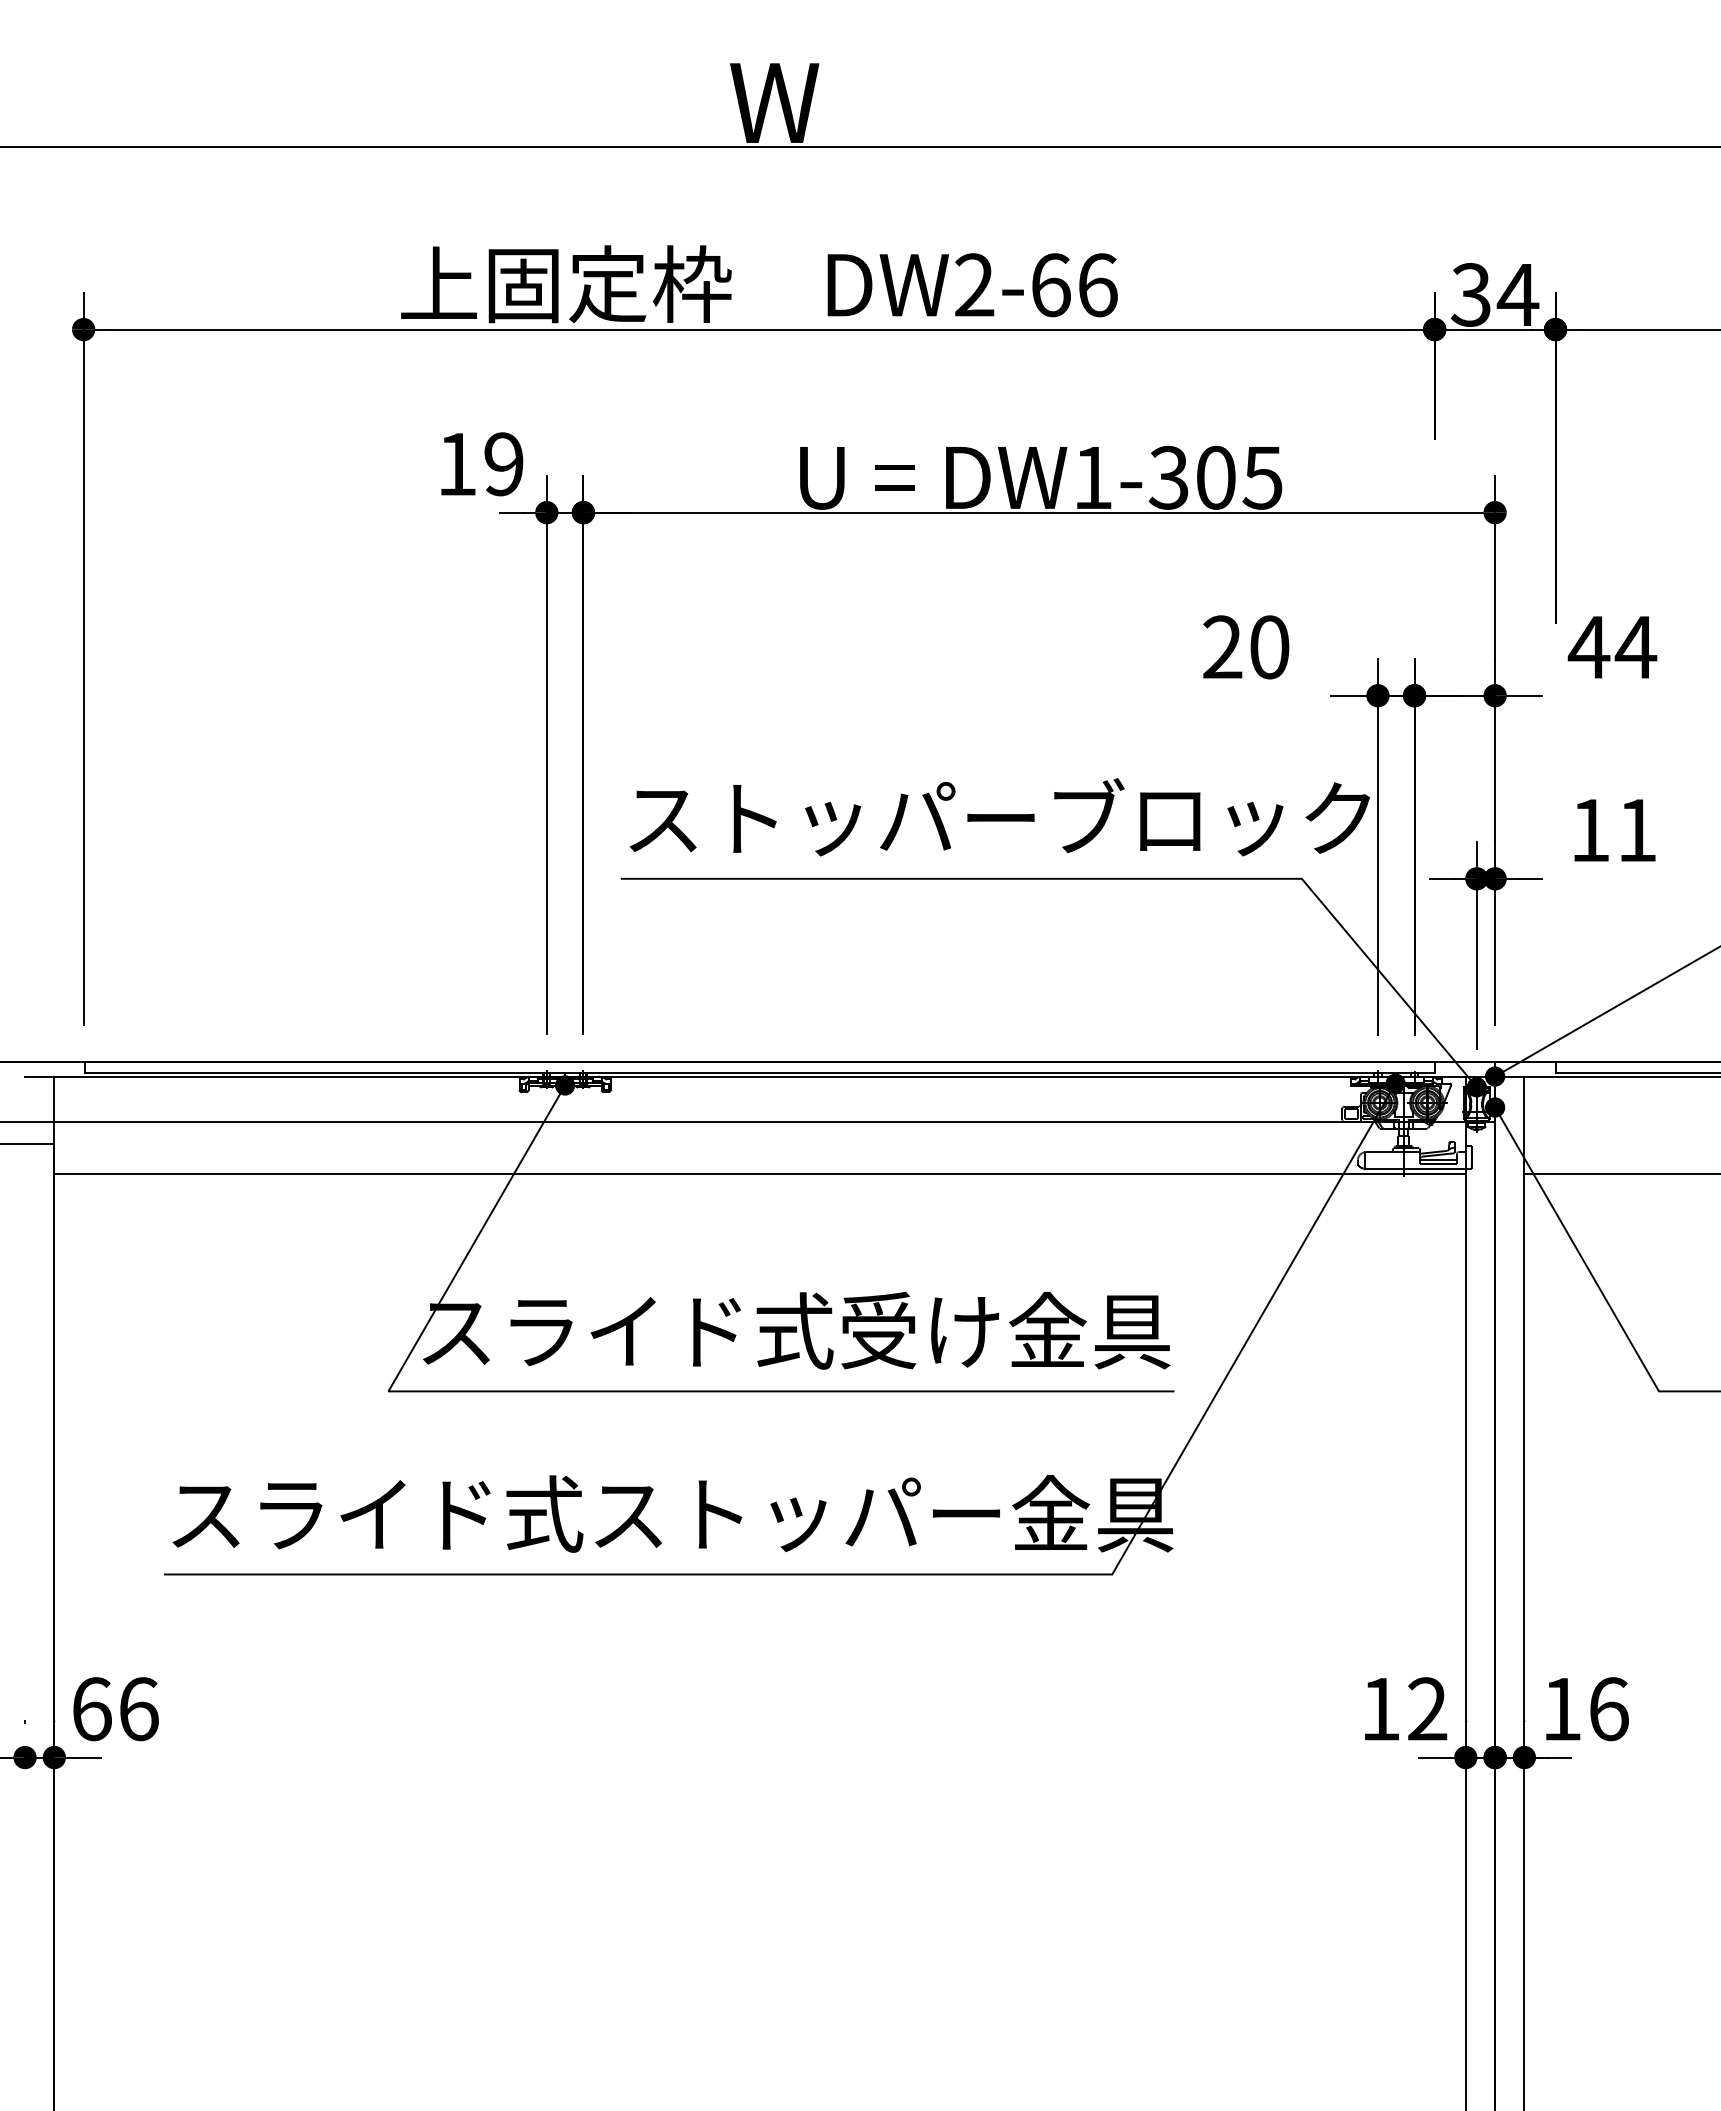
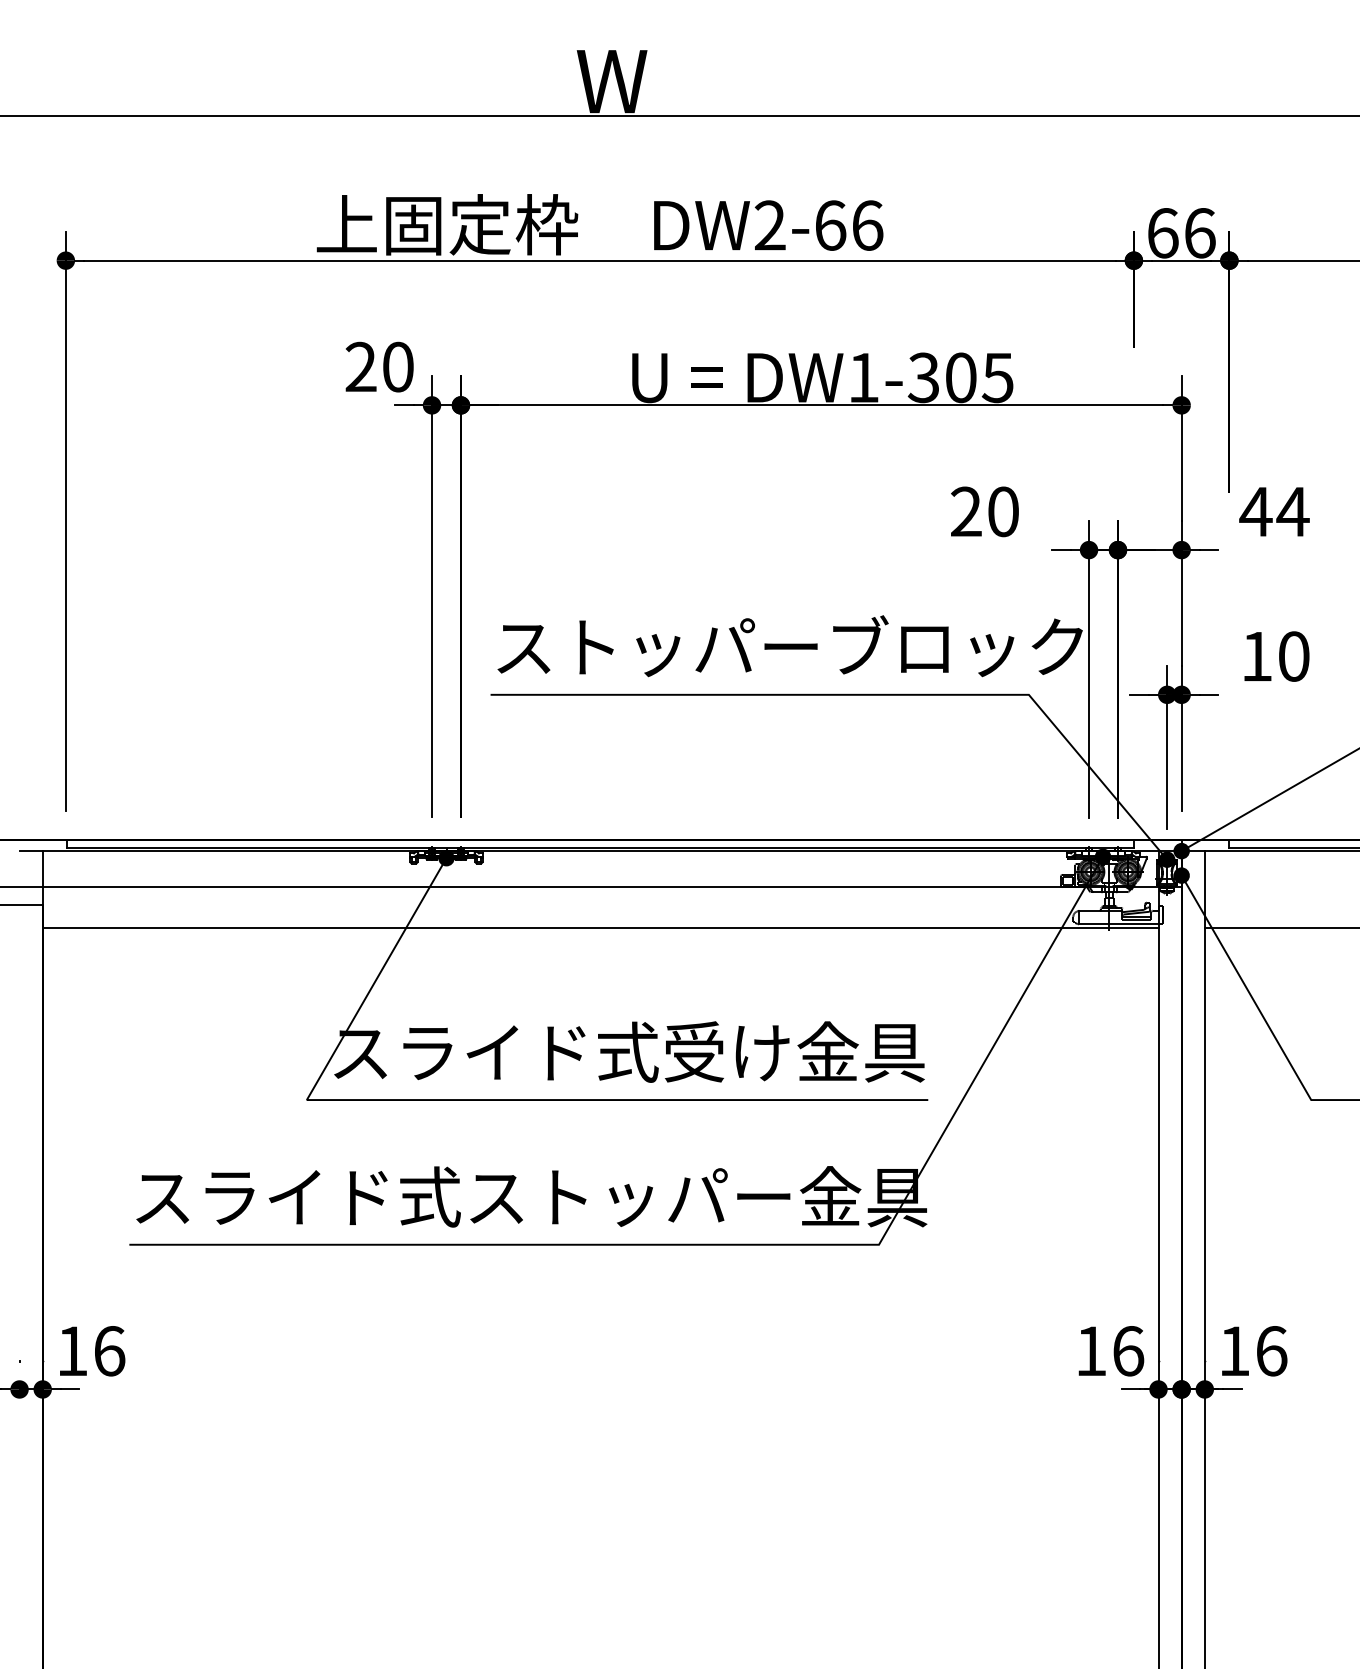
text: (1494, 294) -> (1181, 232), 34 -> 66
text: (480, 464) -> (379, 367), 19 -> 20
text: (1637, 830) -> (1294, 656), 11 -> 10
text: (92, 1709) -> (72, 1351), 66 -> 16
text: (1427, 1709) -> (1128, 1351), 12 -> 16

